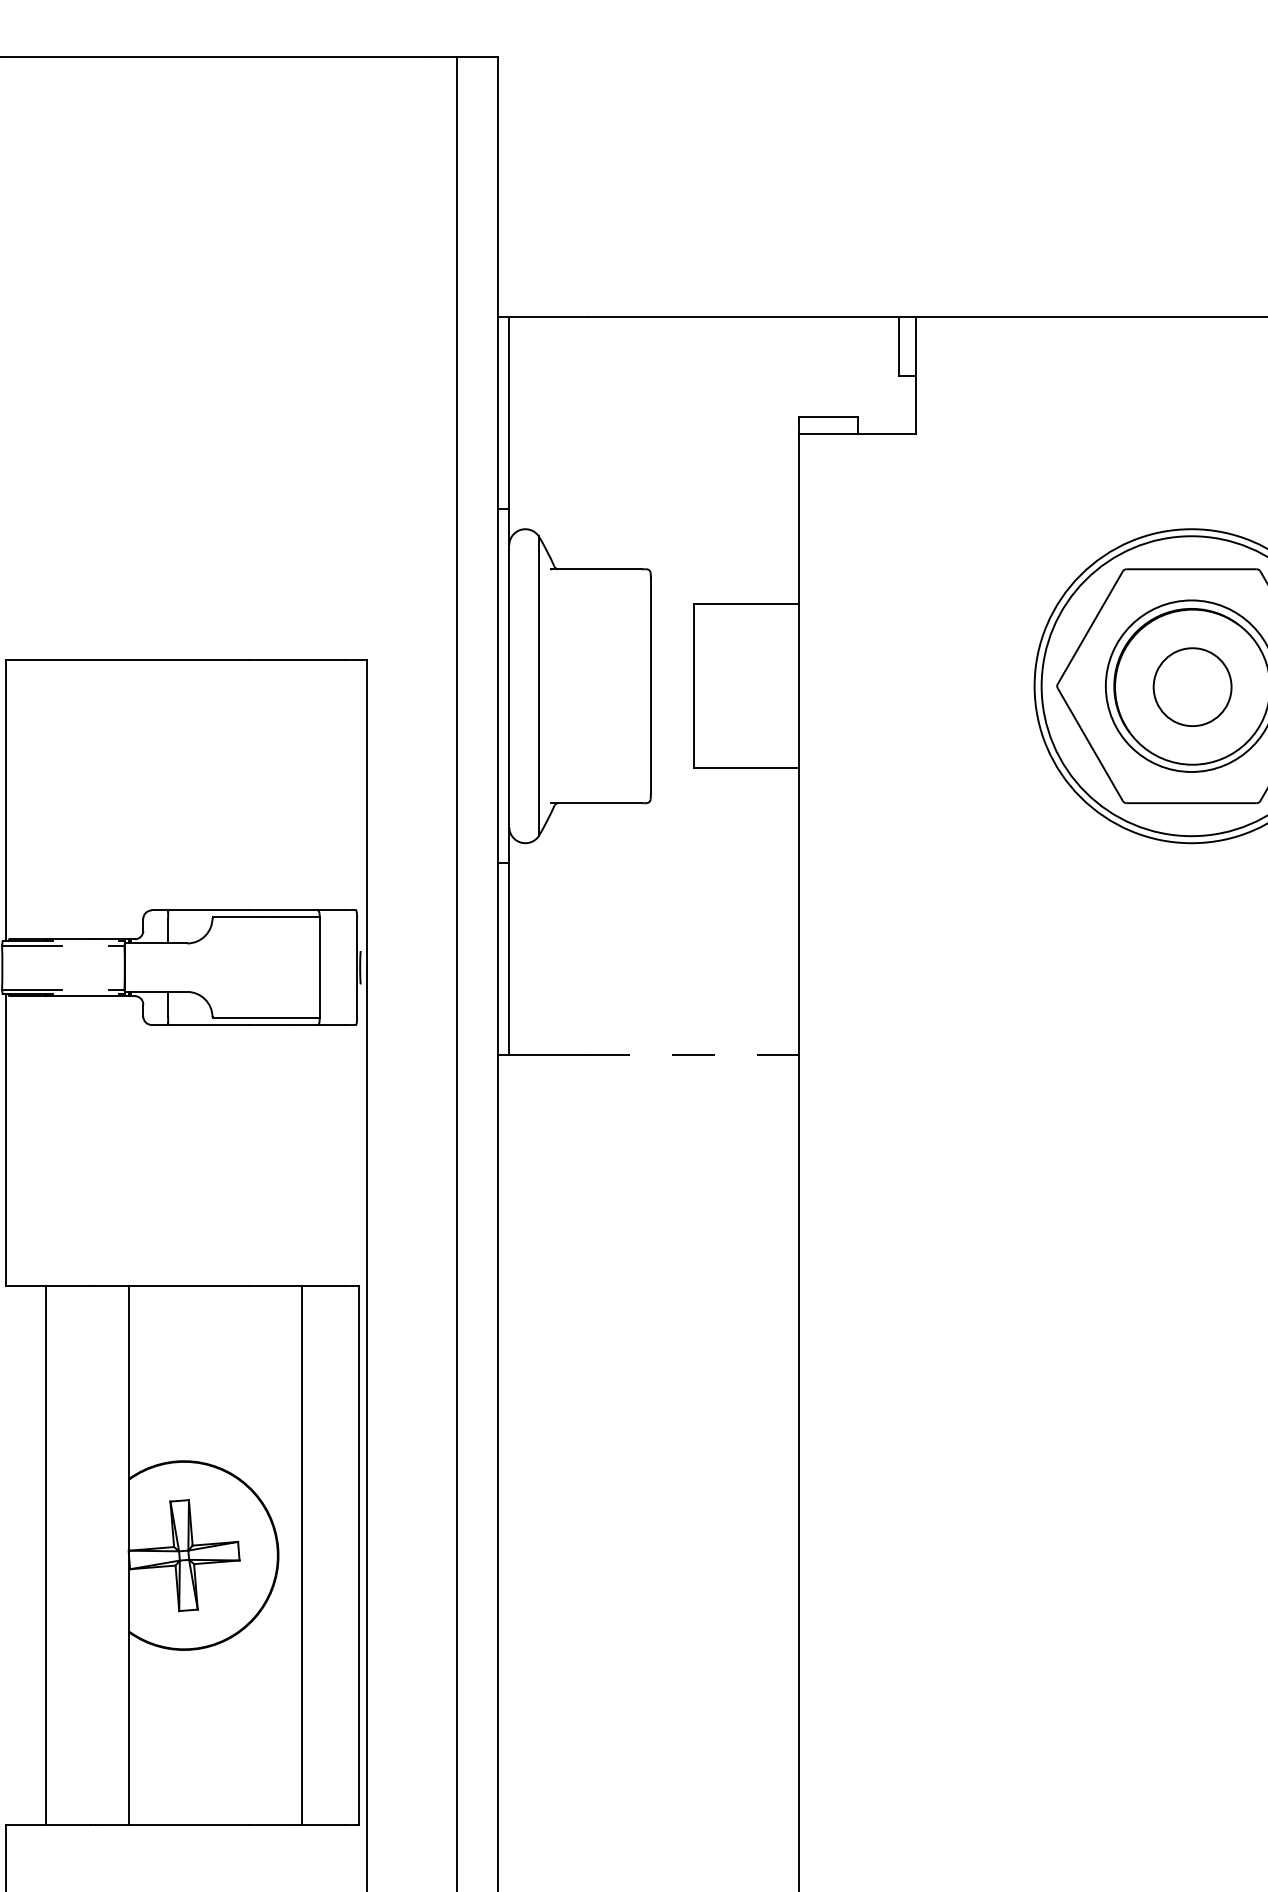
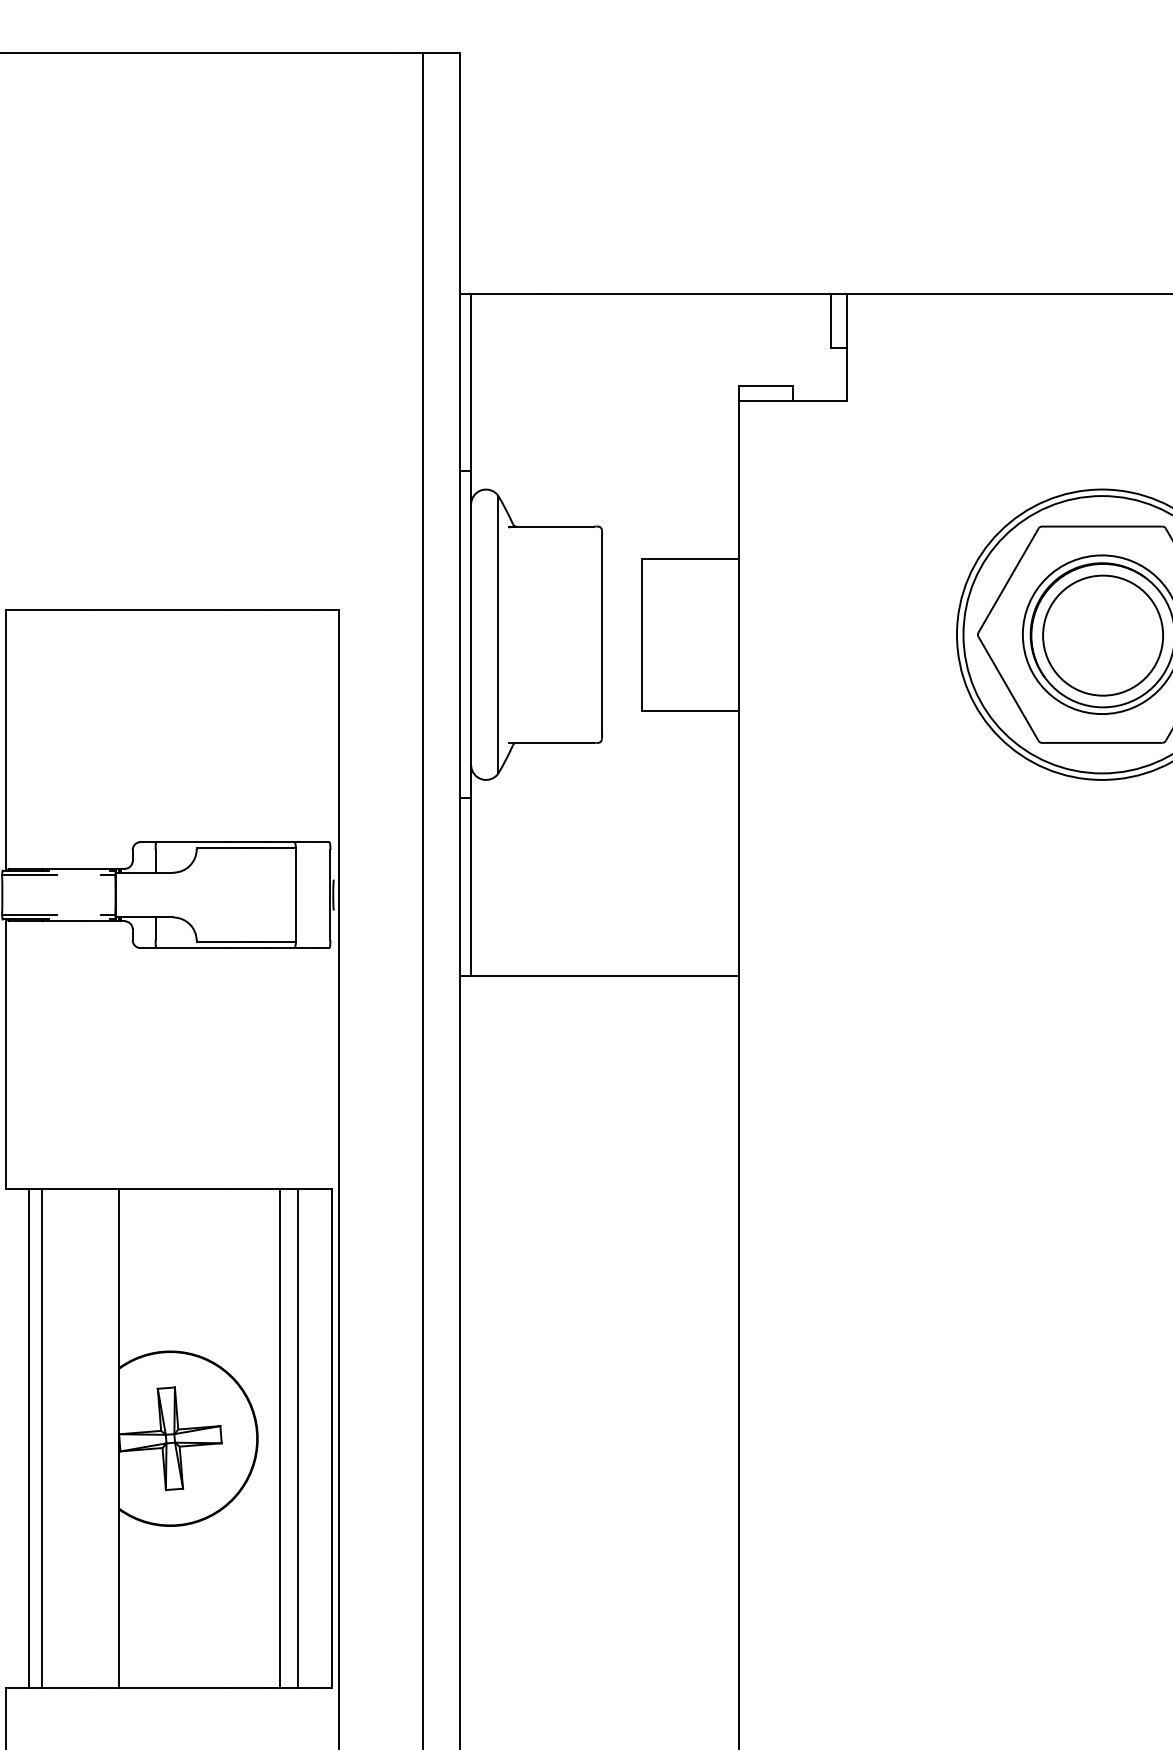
circle: (1193, 687) -> (1103, 635), size x1.67
line: (693, 1054) -> (641, 975), dashed -> solid
line: (31, 1555) -> (29, 1438), added
line: (321, 1555) -> (297, 1438), added

